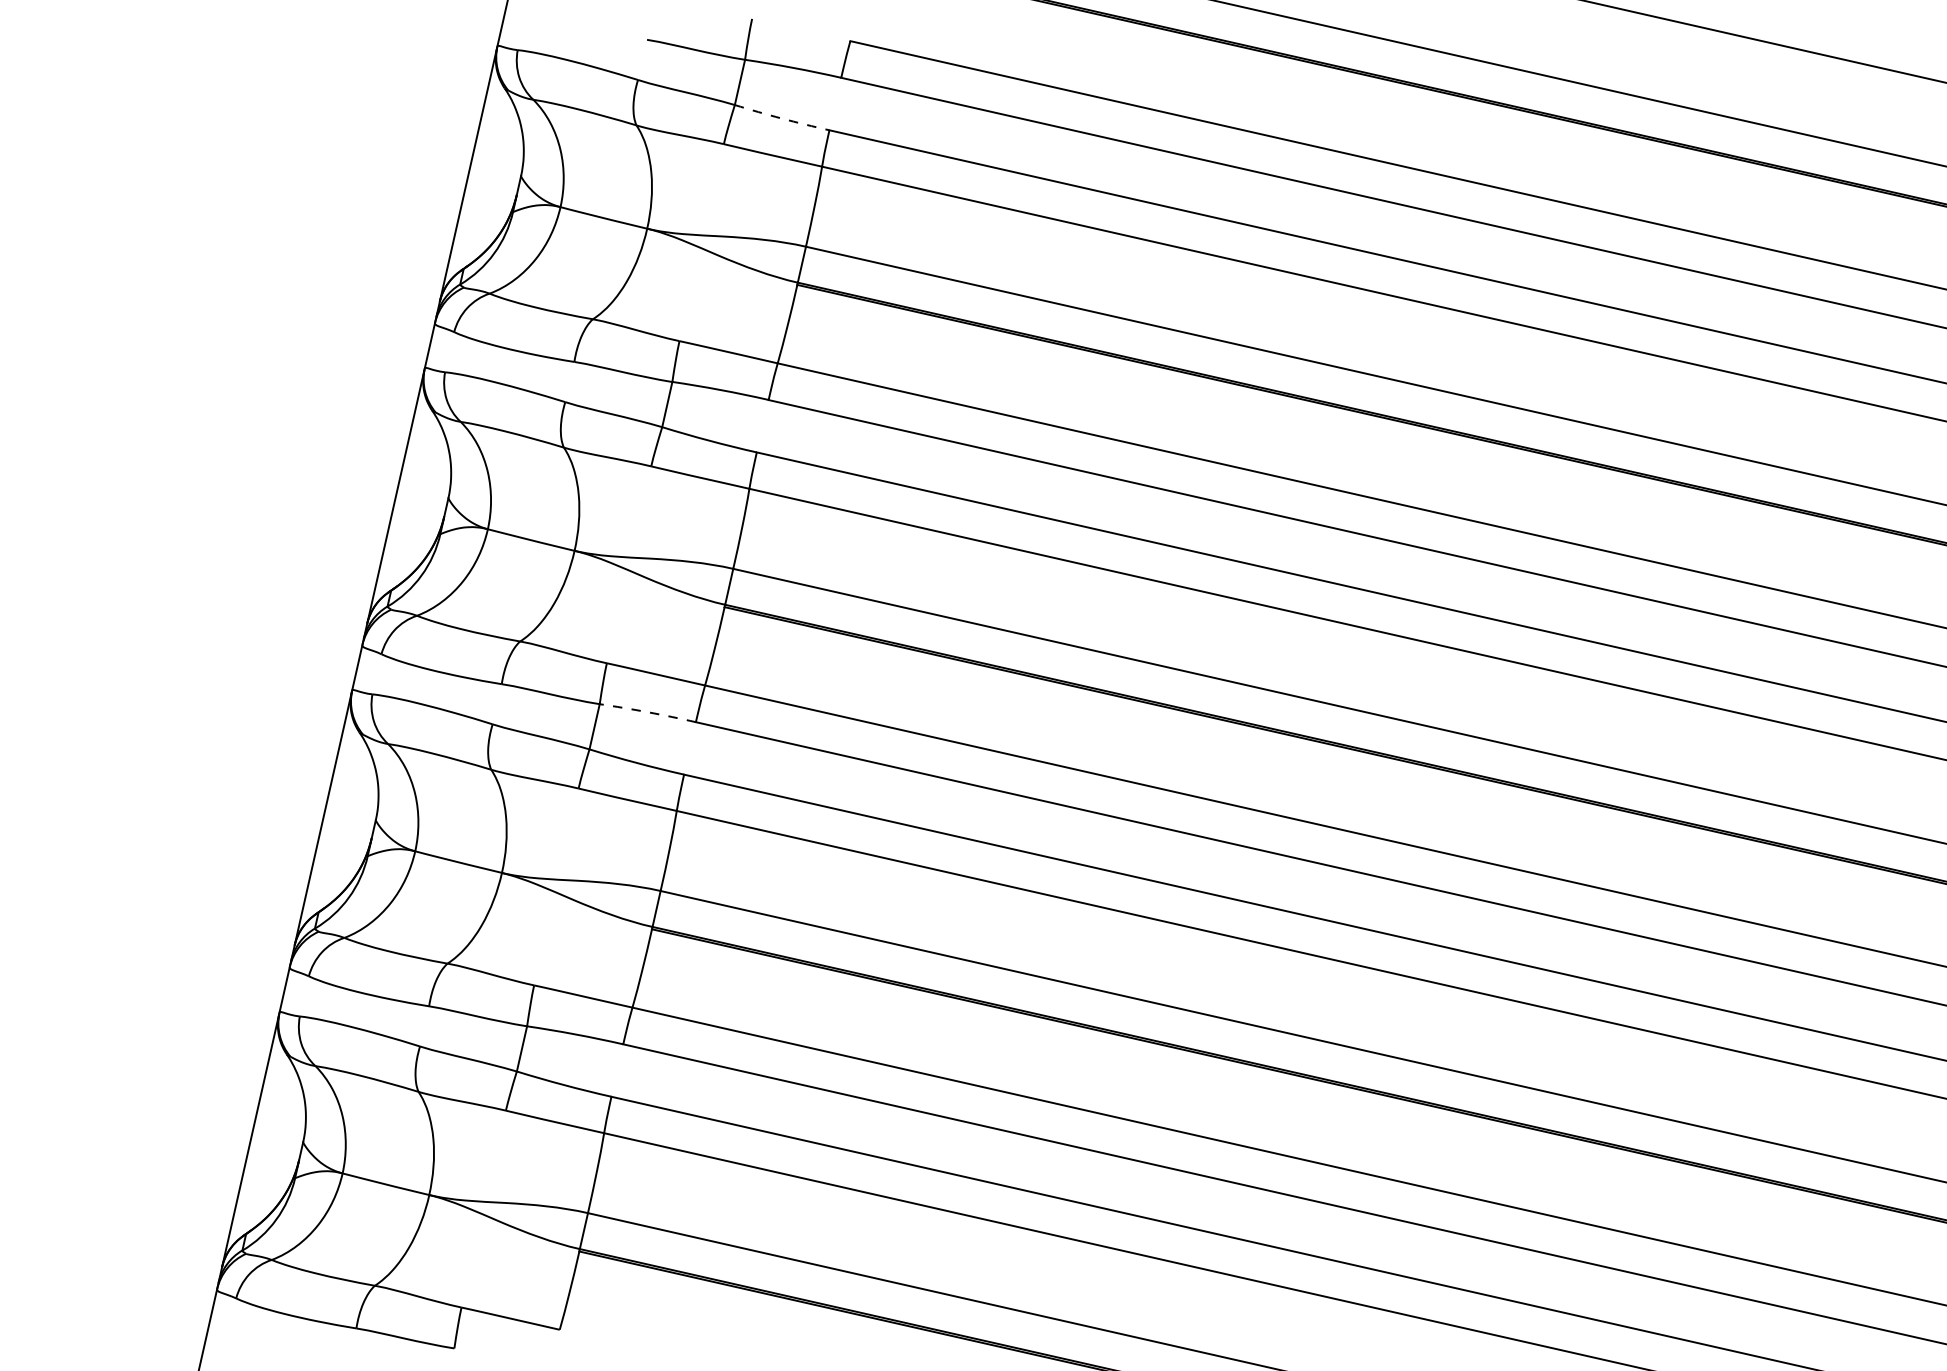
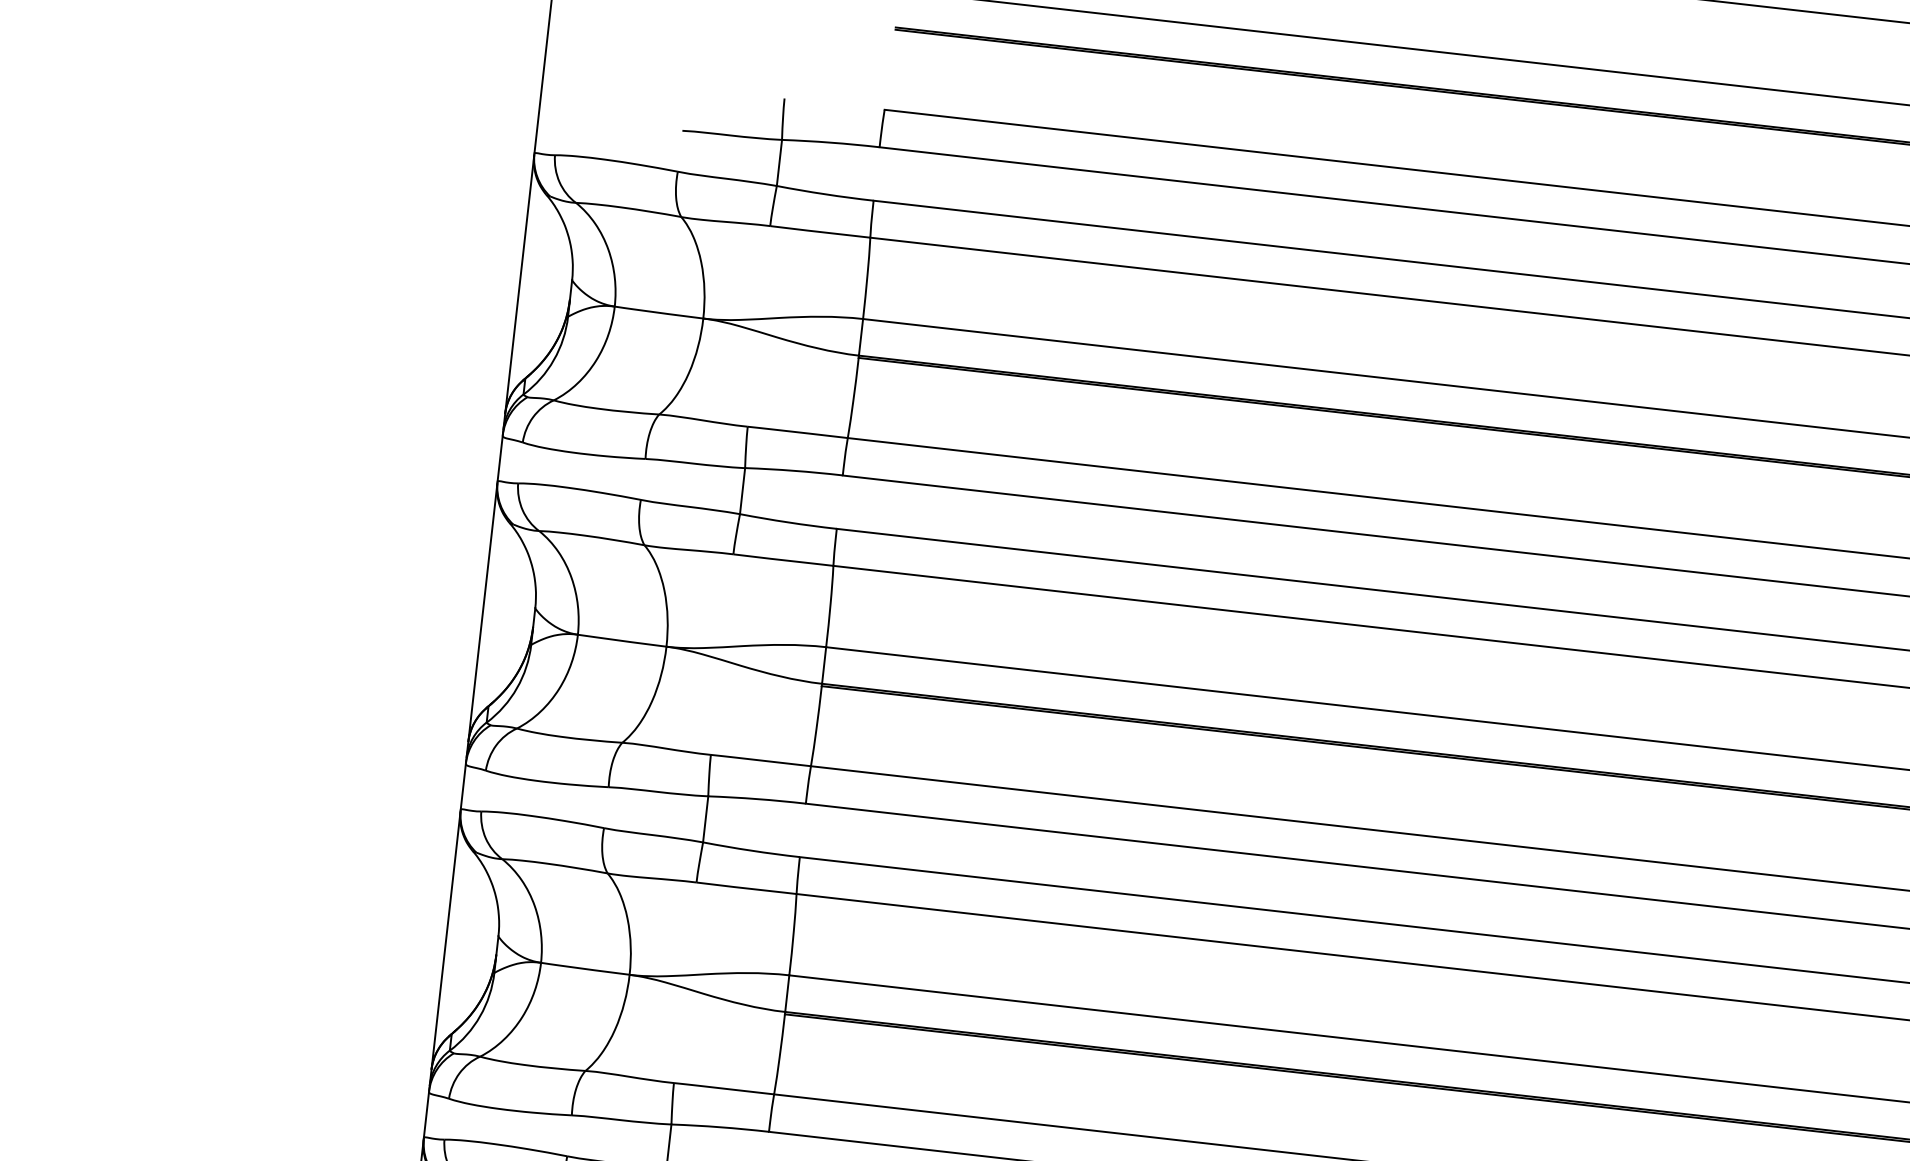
arc: (781, 118) -> (824, 194), dashed -> solid
arc: (648, 712) -> (757, 799), dashed -> solid

